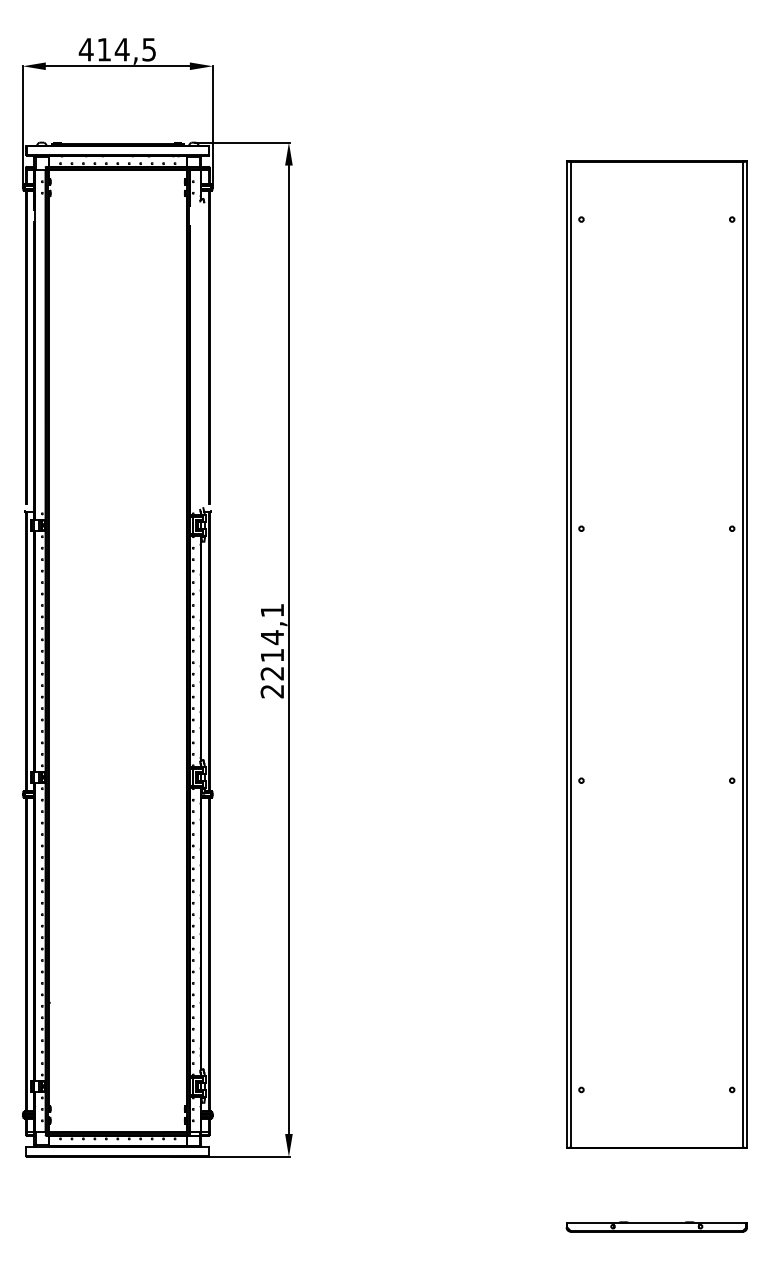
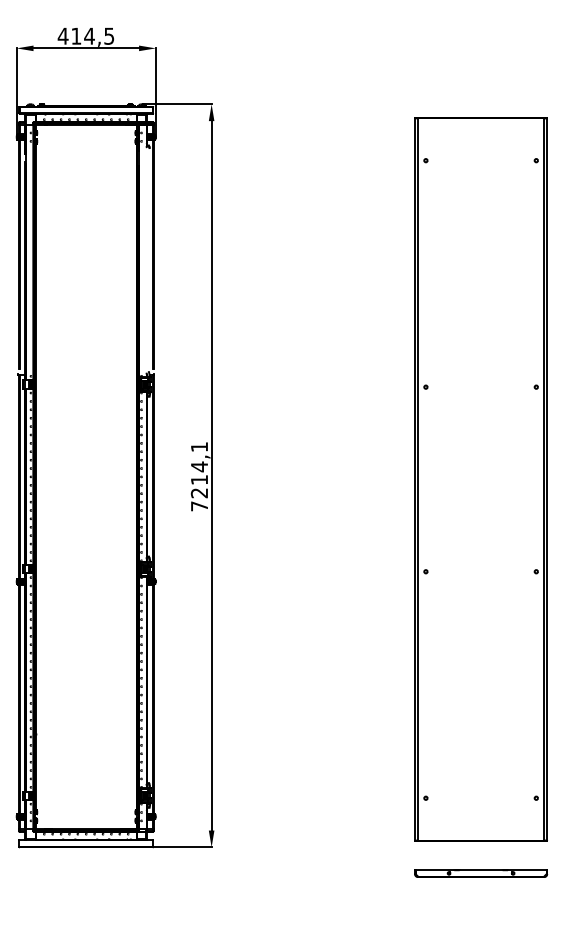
text: (271, 691) -> (198, 506), 2214,1 -> 7214,1
part: (657, 1226) -> (481, 873), moved

